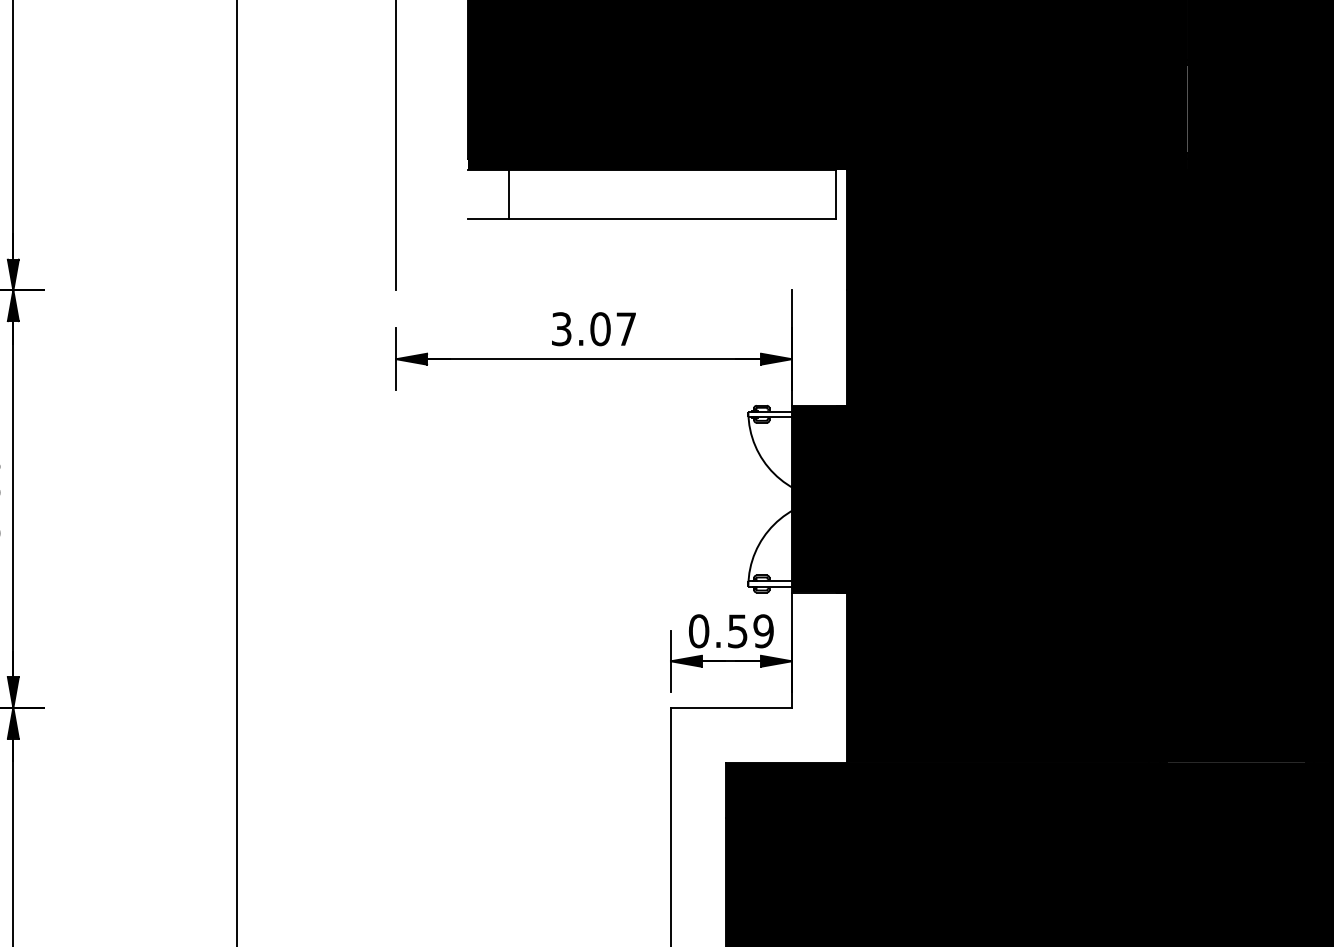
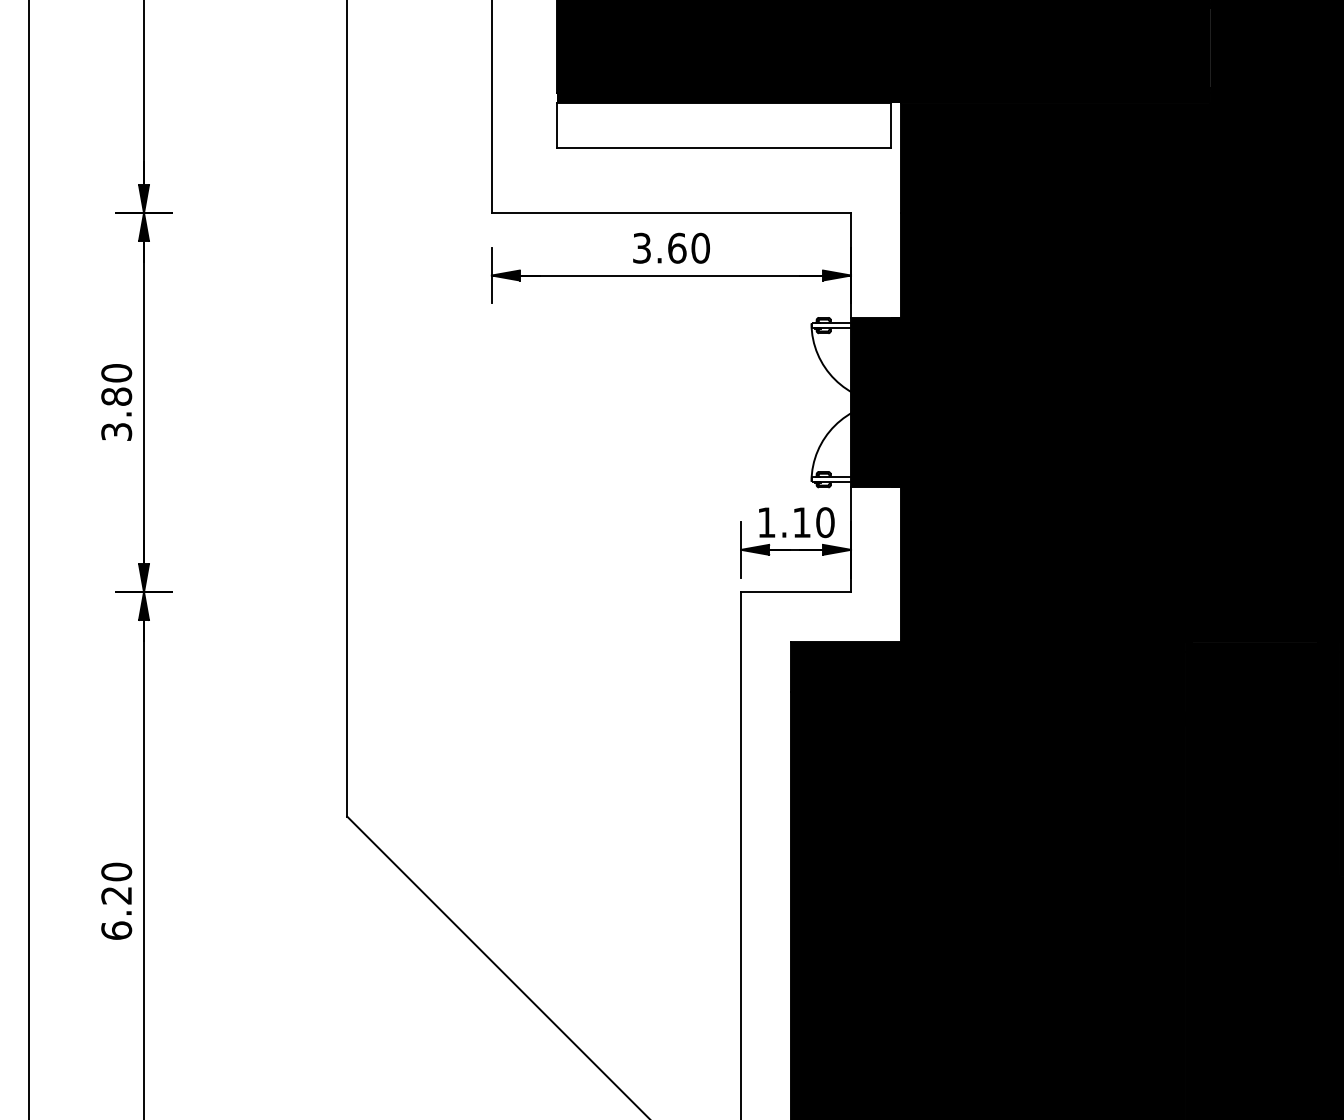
line: (508, 193) -> (556, 125), moved
line: (594, 290) -> (671, 213), added
text: (612, 328) -> (688, 247), 3.07 -> 3.60
text: (730, 631) -> (795, 522), 0.59 -> 1.10

